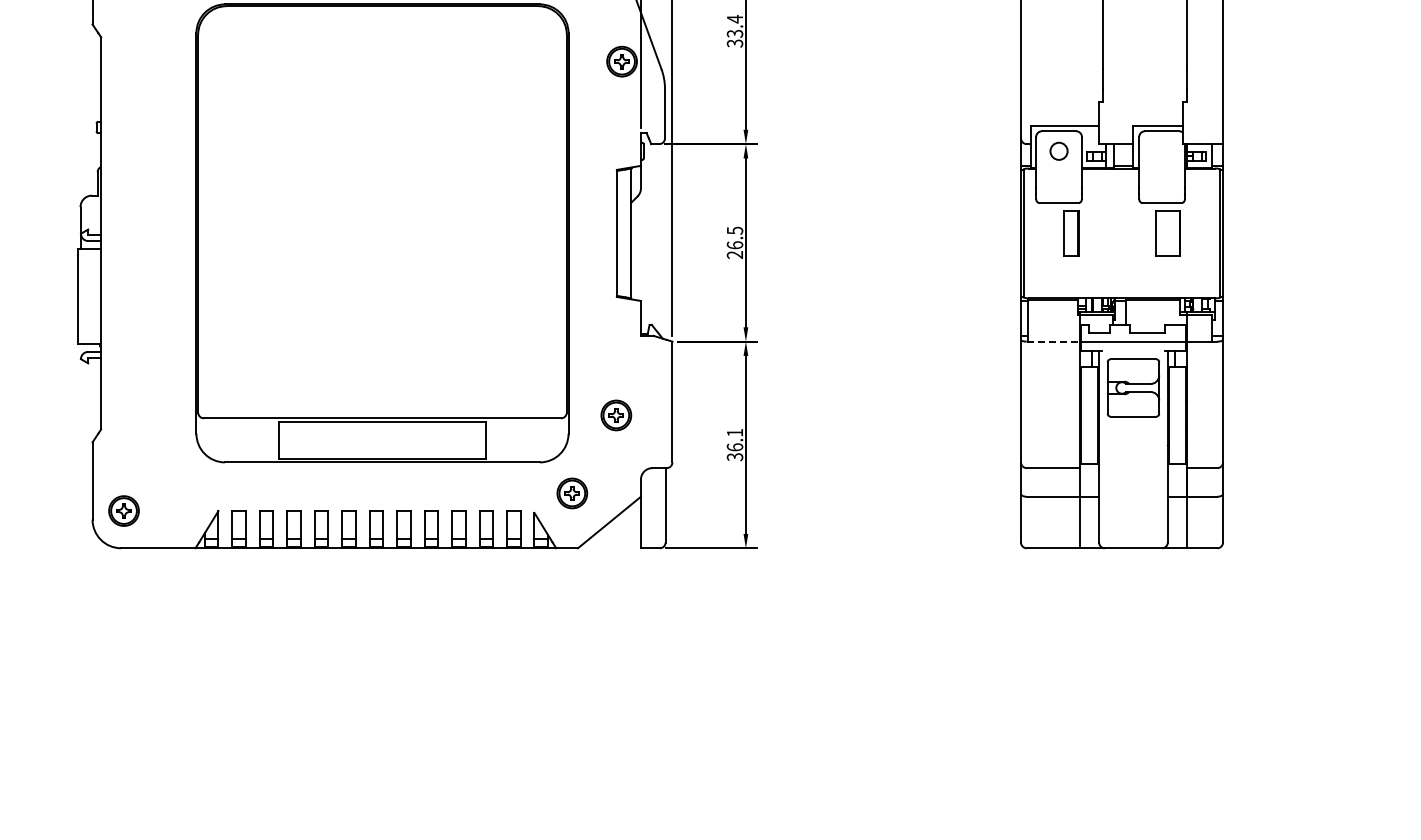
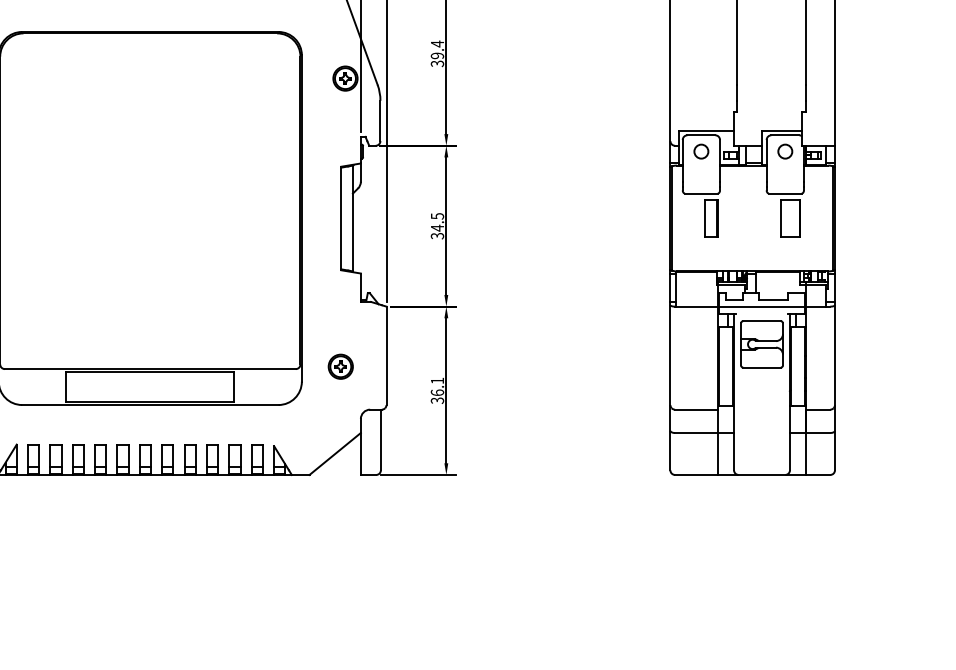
text: (735, 33) -> (437, 55), 33.4 -> 39.4
circle: (1161, 150) -> (784, 150), added
text: (734, 250) -> (437, 232), 26.5 -> 34.5
line: (1053, 341) -> (696, 306), dashed -> solid
part: (572, 493) -> (305, 430), removed

